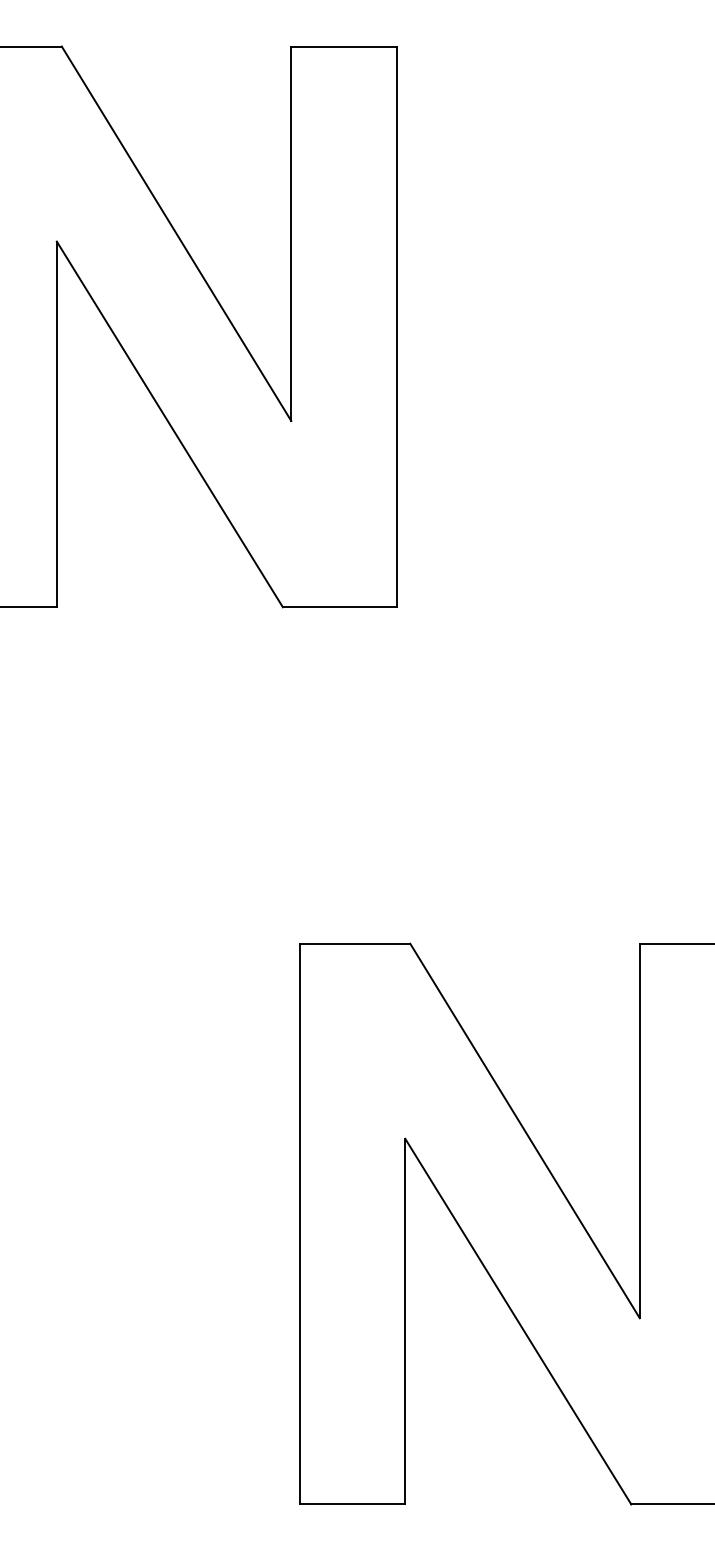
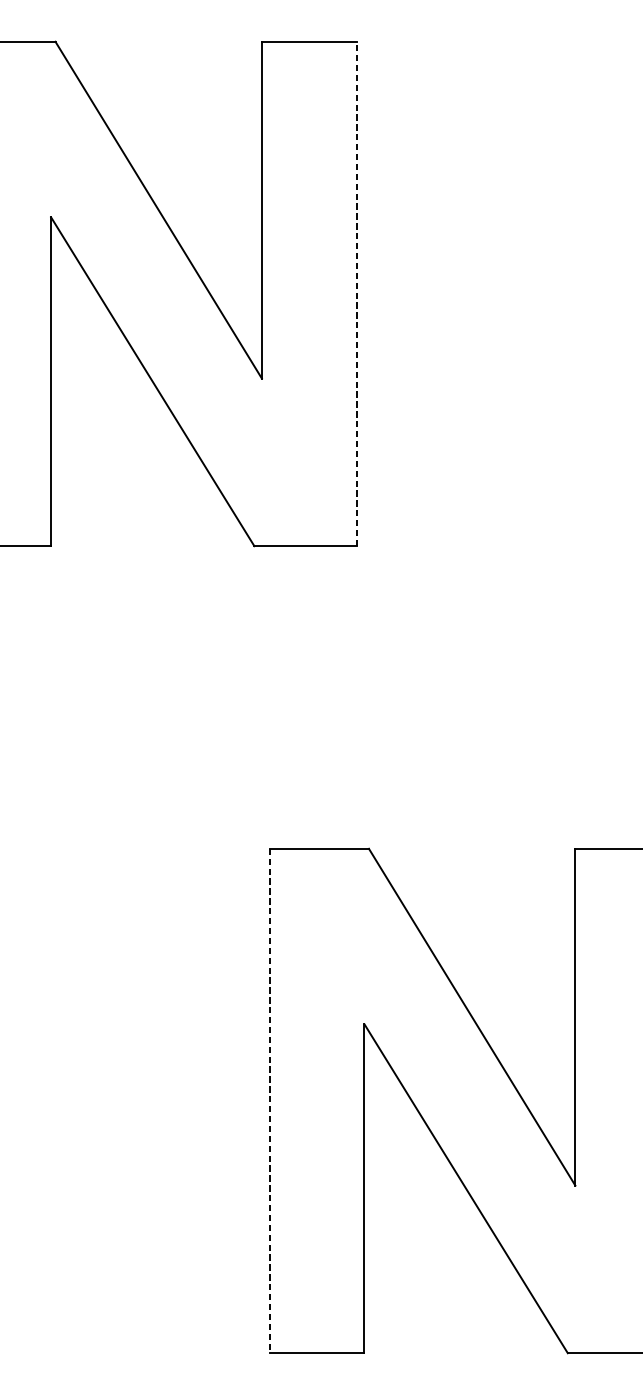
line: (396, 326) -> (356, 293), solid -> dashed
line: (300, 1224) -> (270, 1101), solid -> dashed

